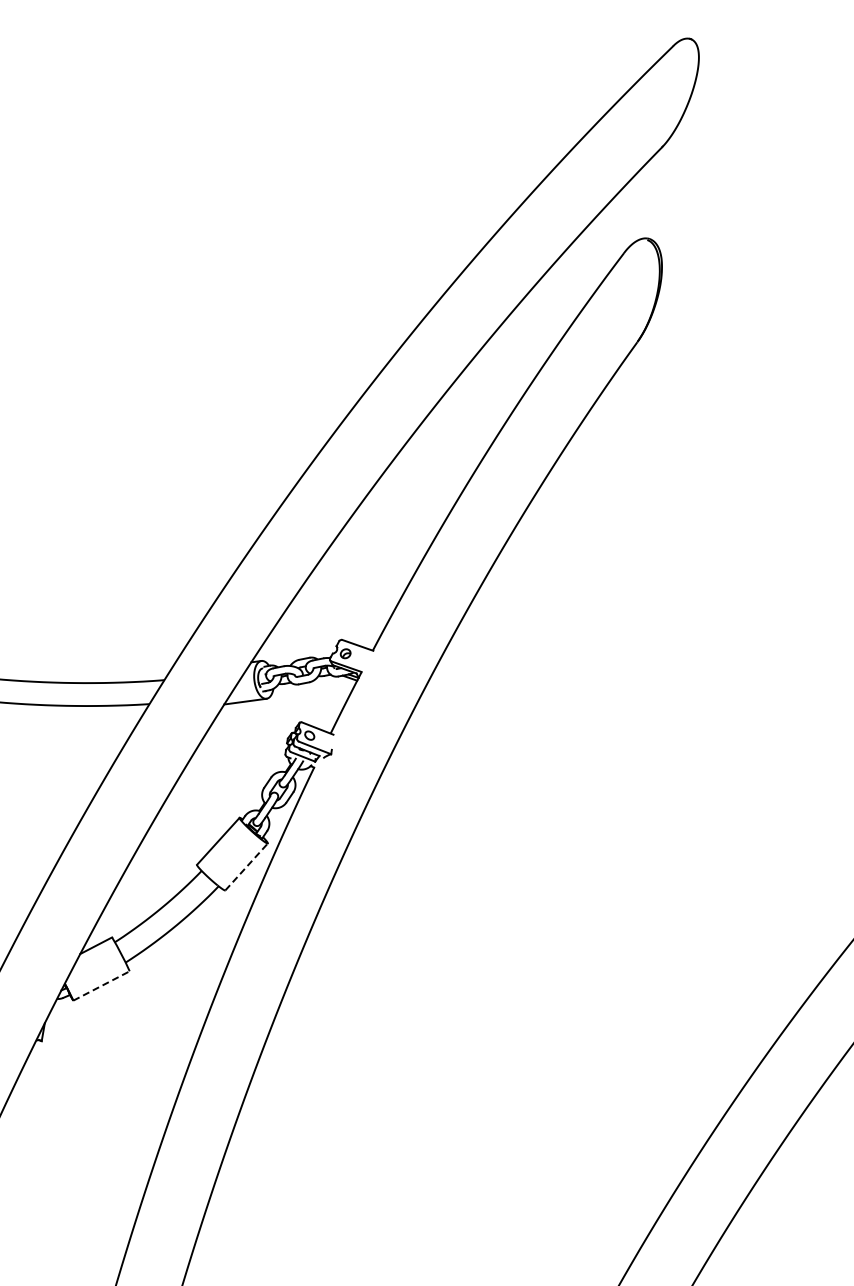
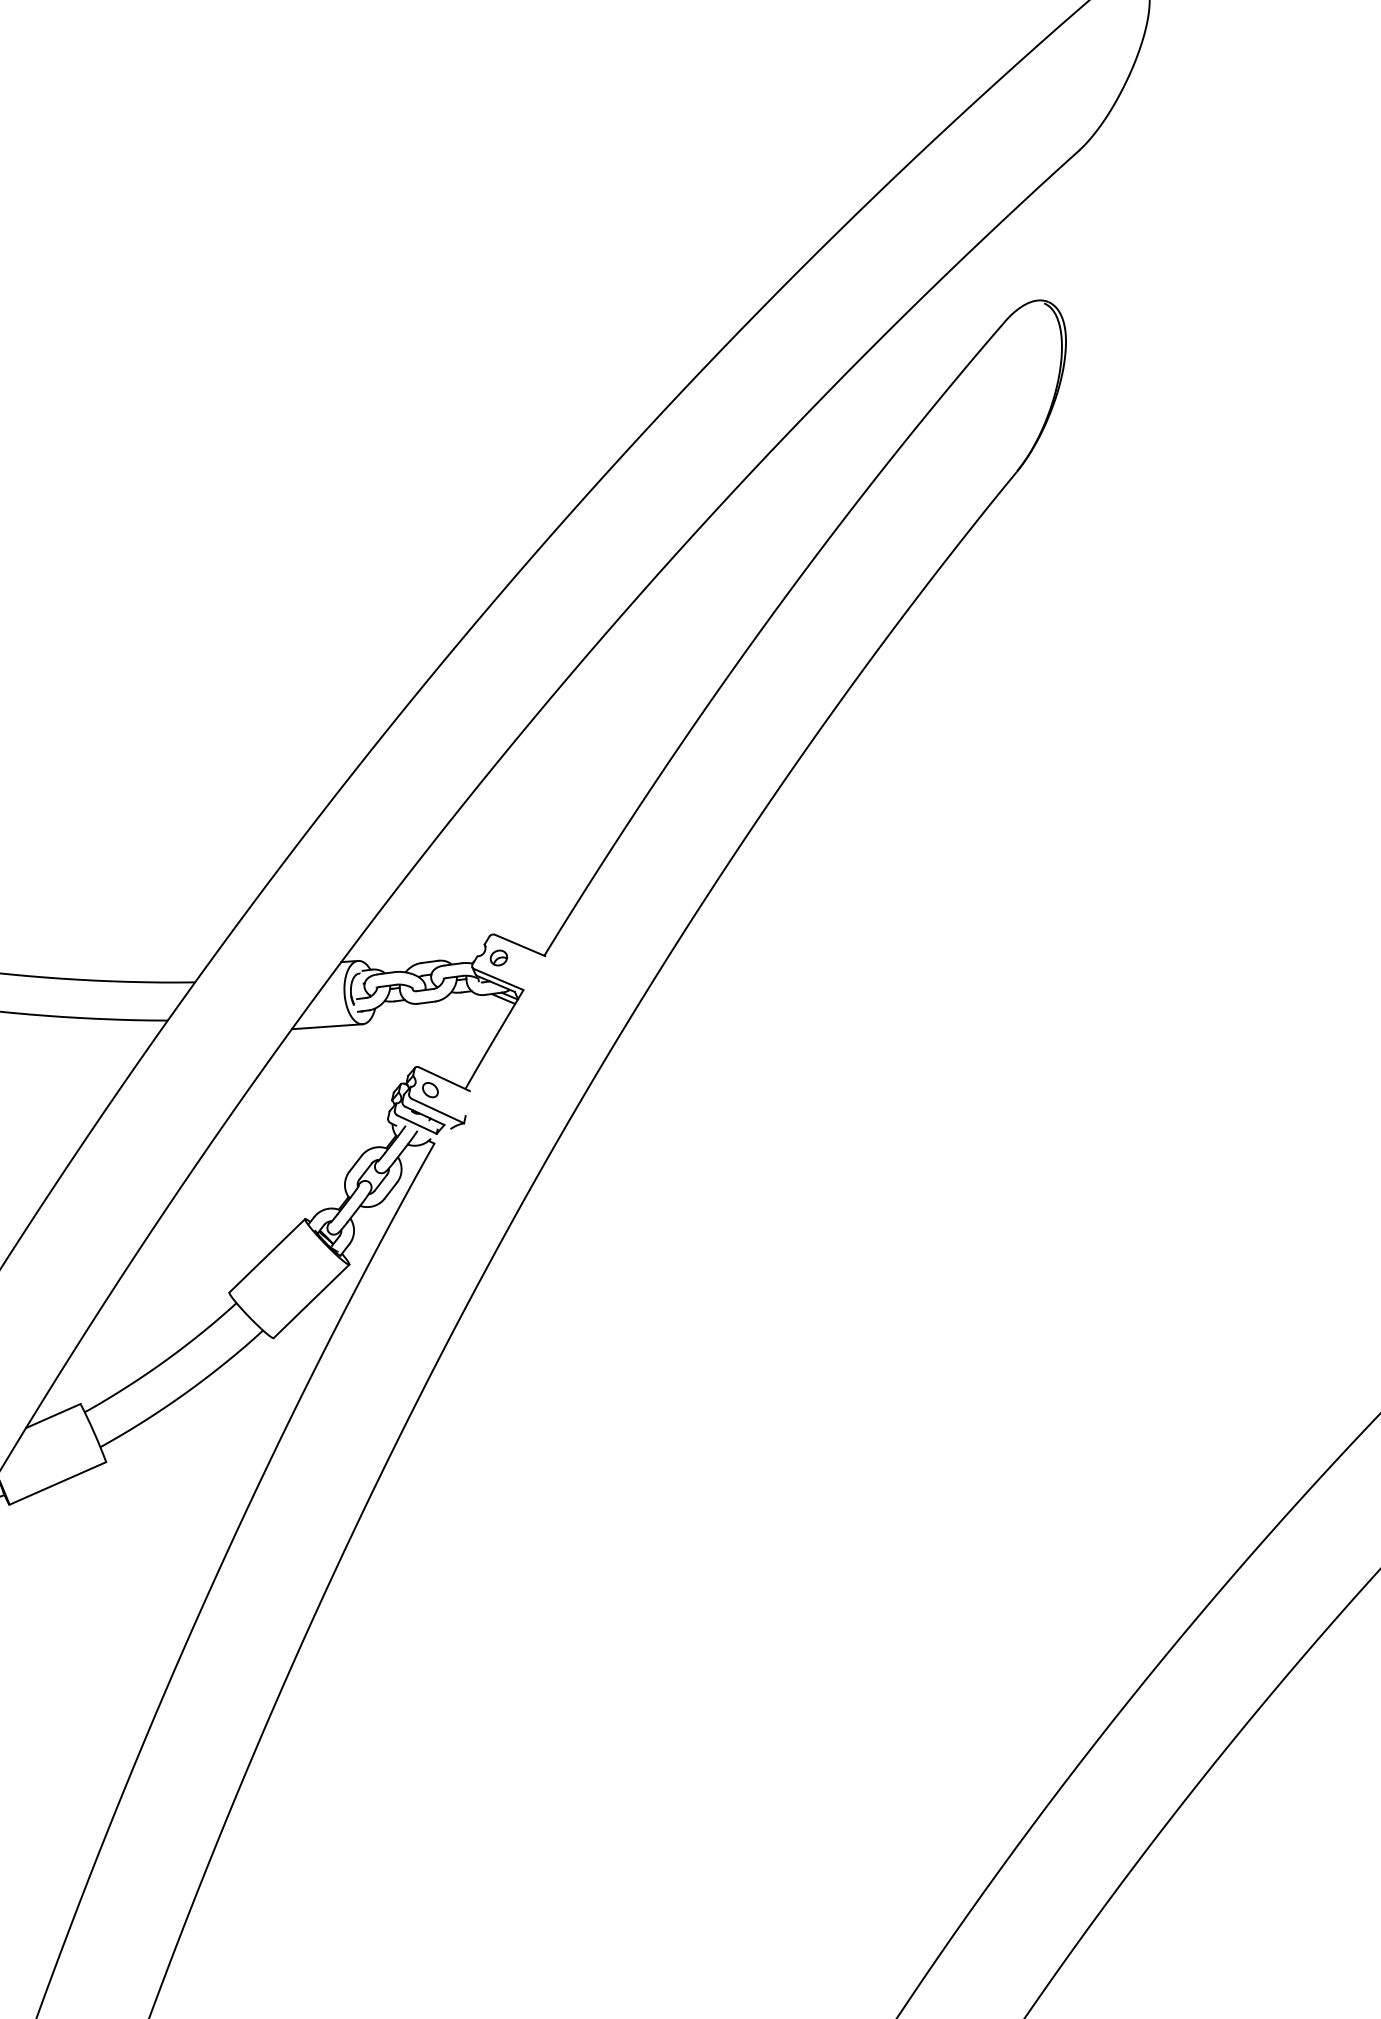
line: (246, 866) -> (311, 1300), dashed -> solid
line: (101, 986) -> (57, 1484), dashed -> solid

